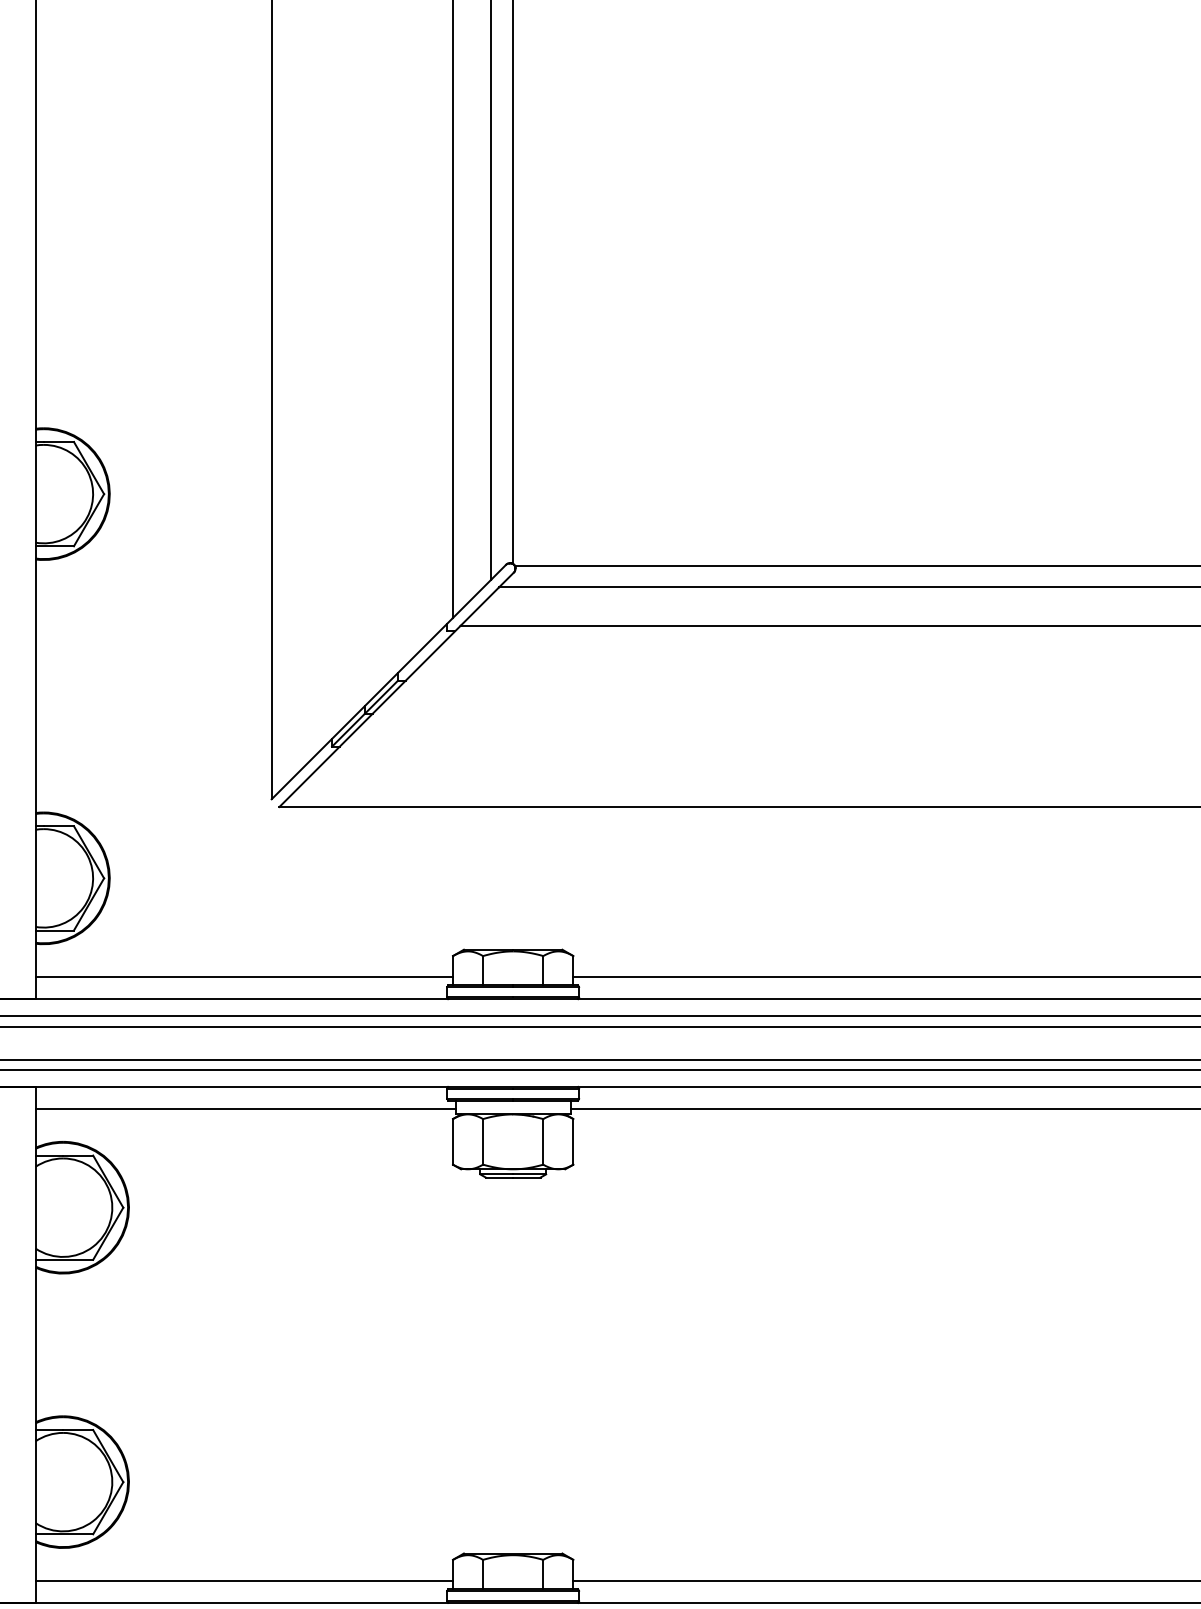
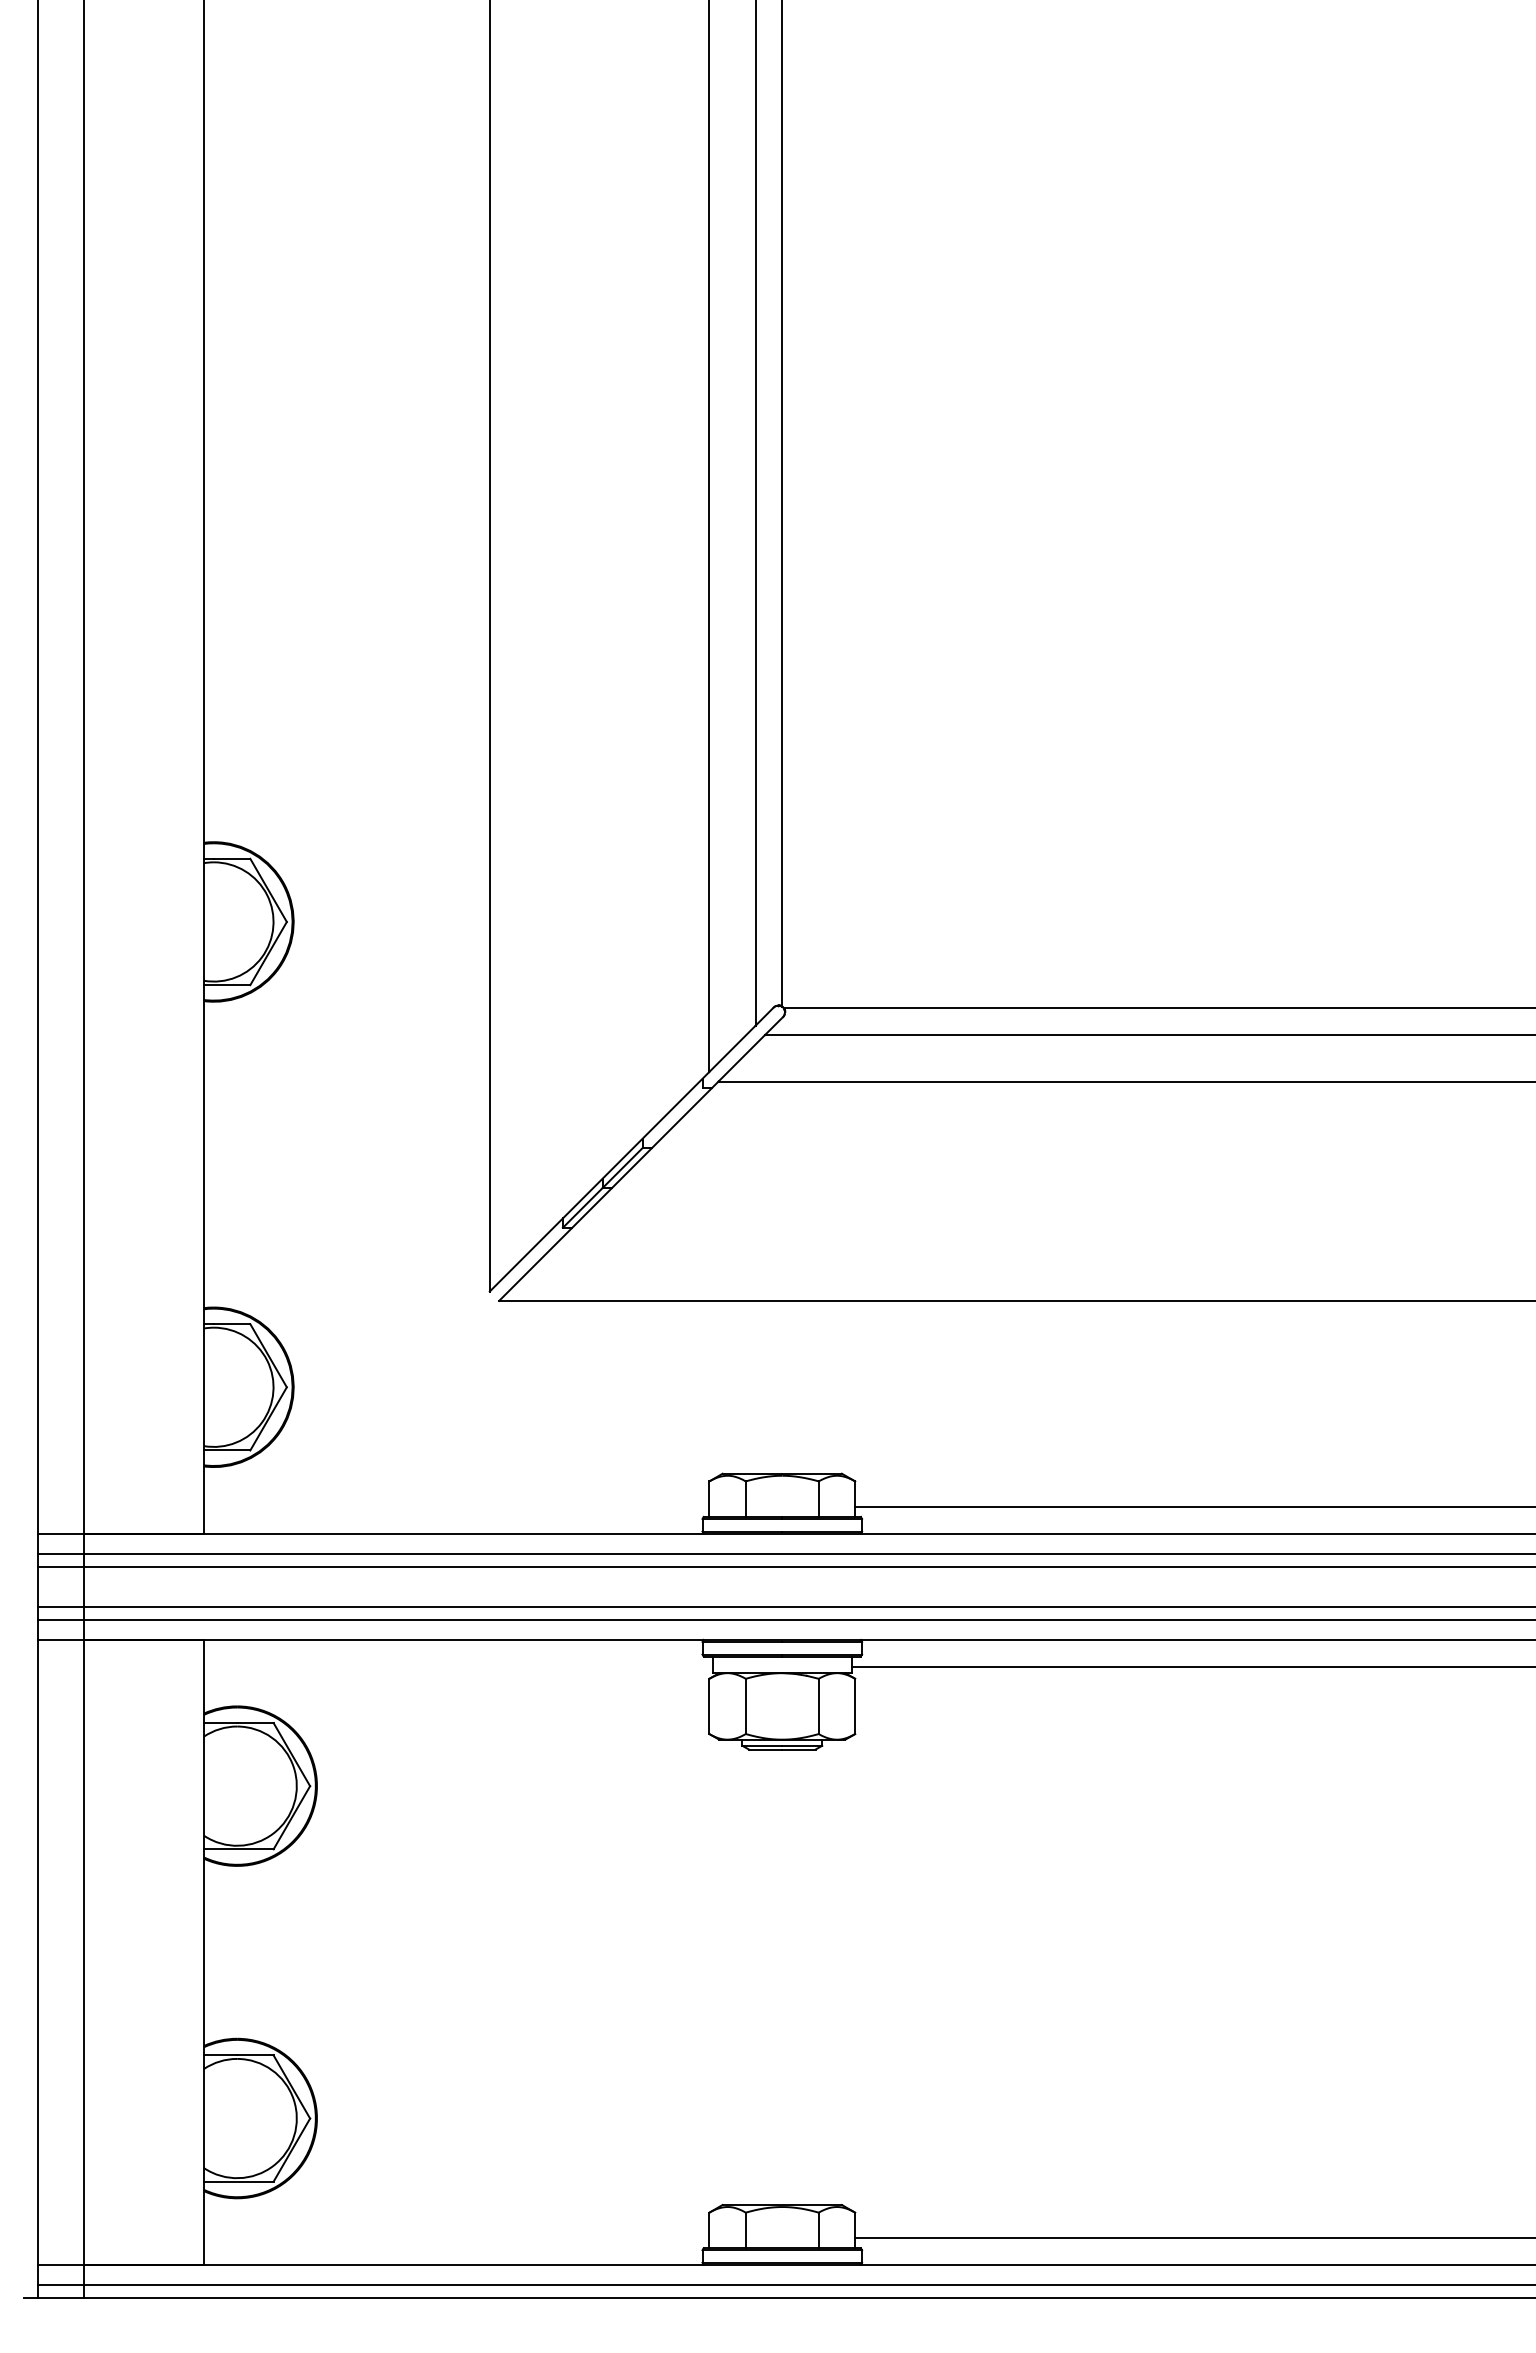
line: (244, 976) -> (456, 1506), removed
line: (245, 1108) -> (457, 1666), removed
line: (244, 1581) -> (456, 2238), removed

